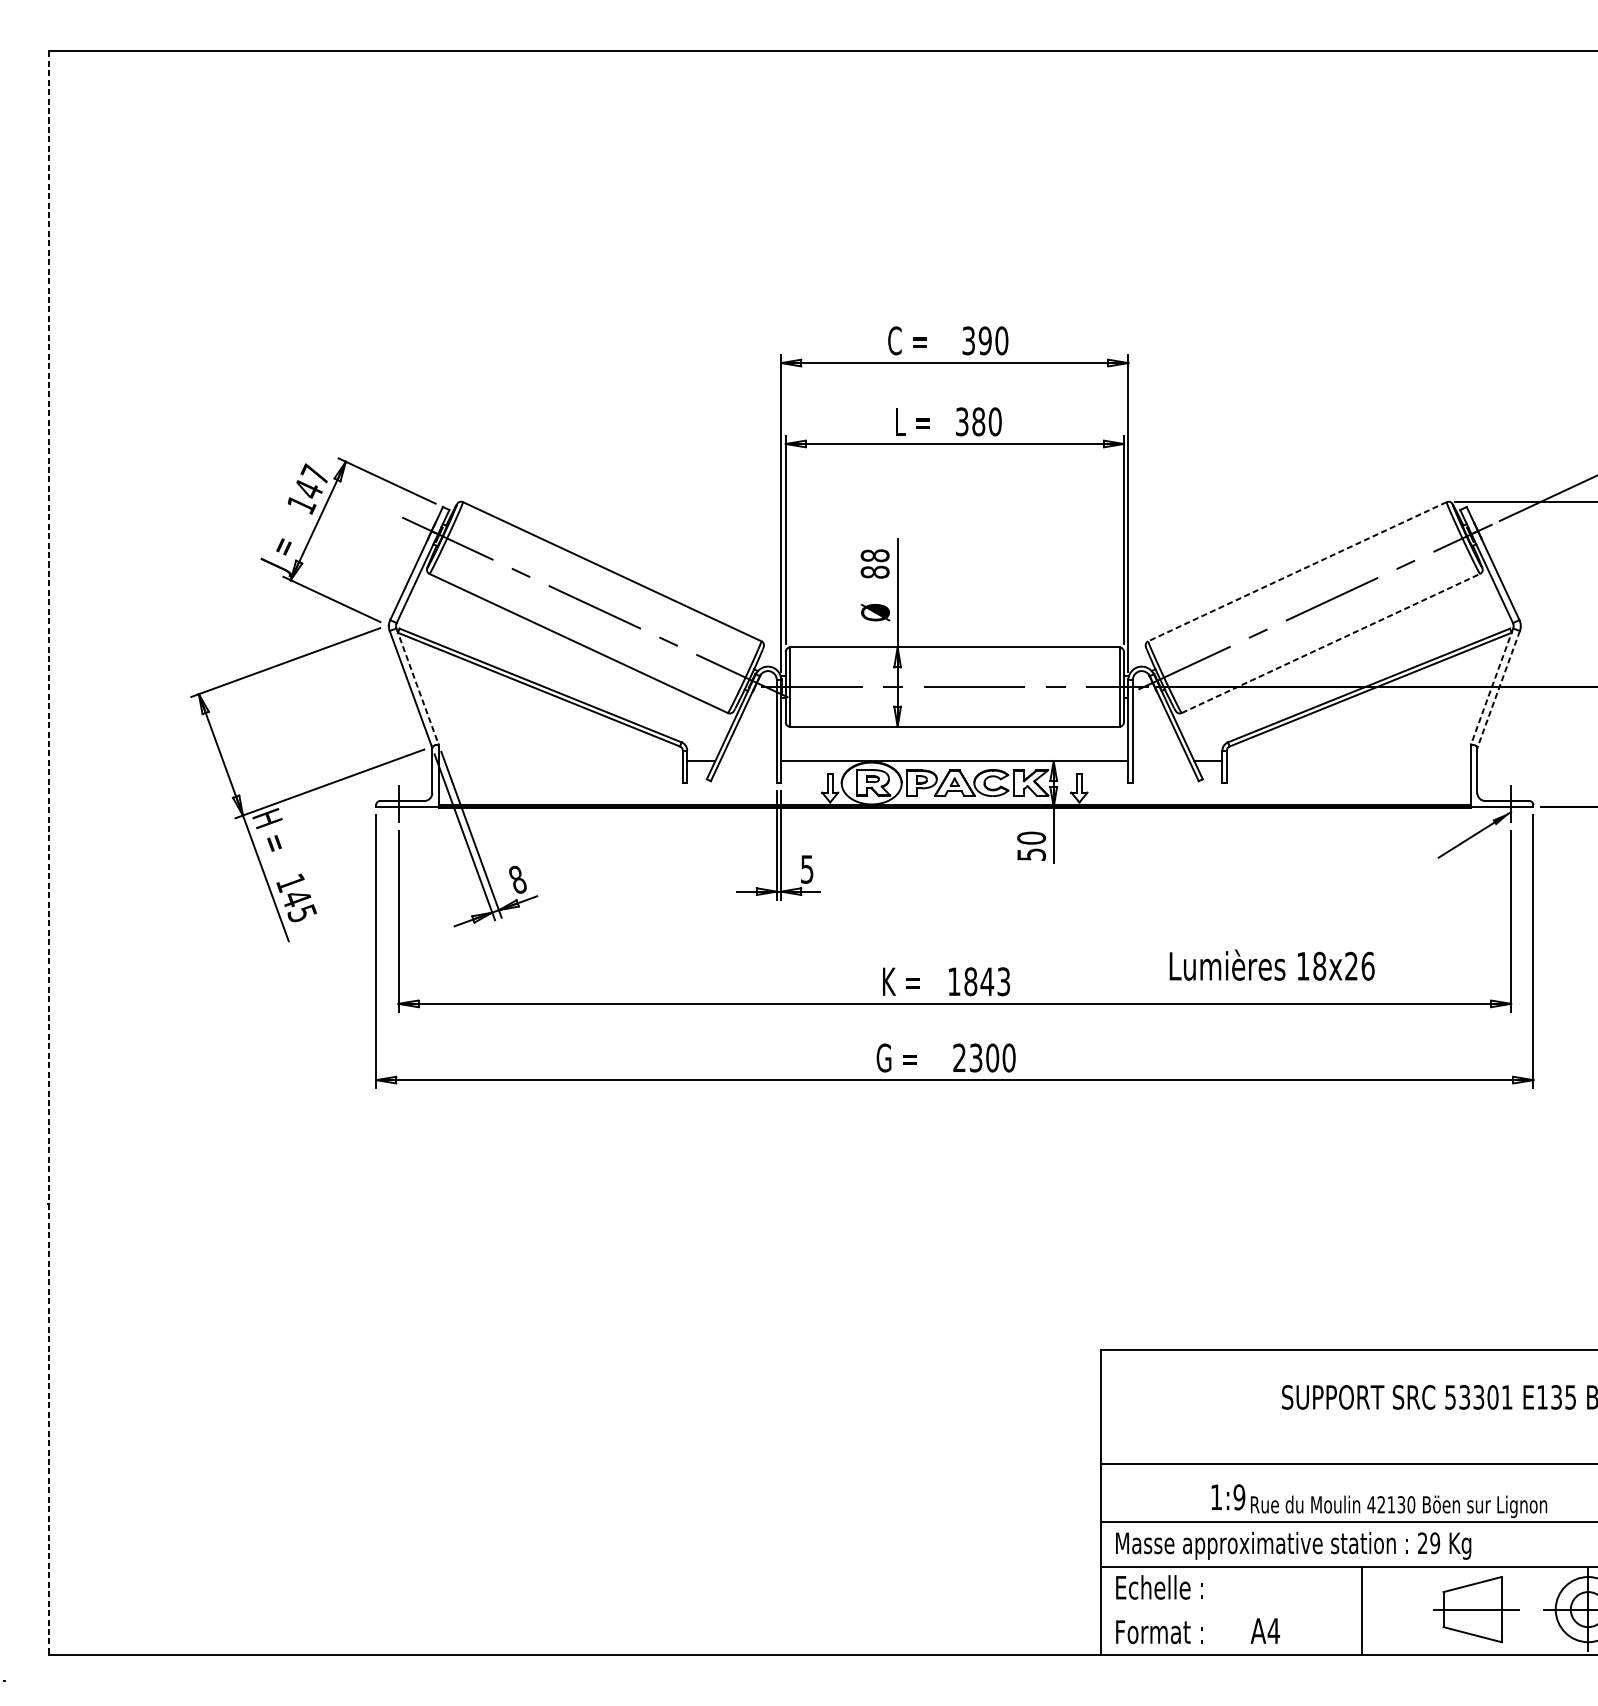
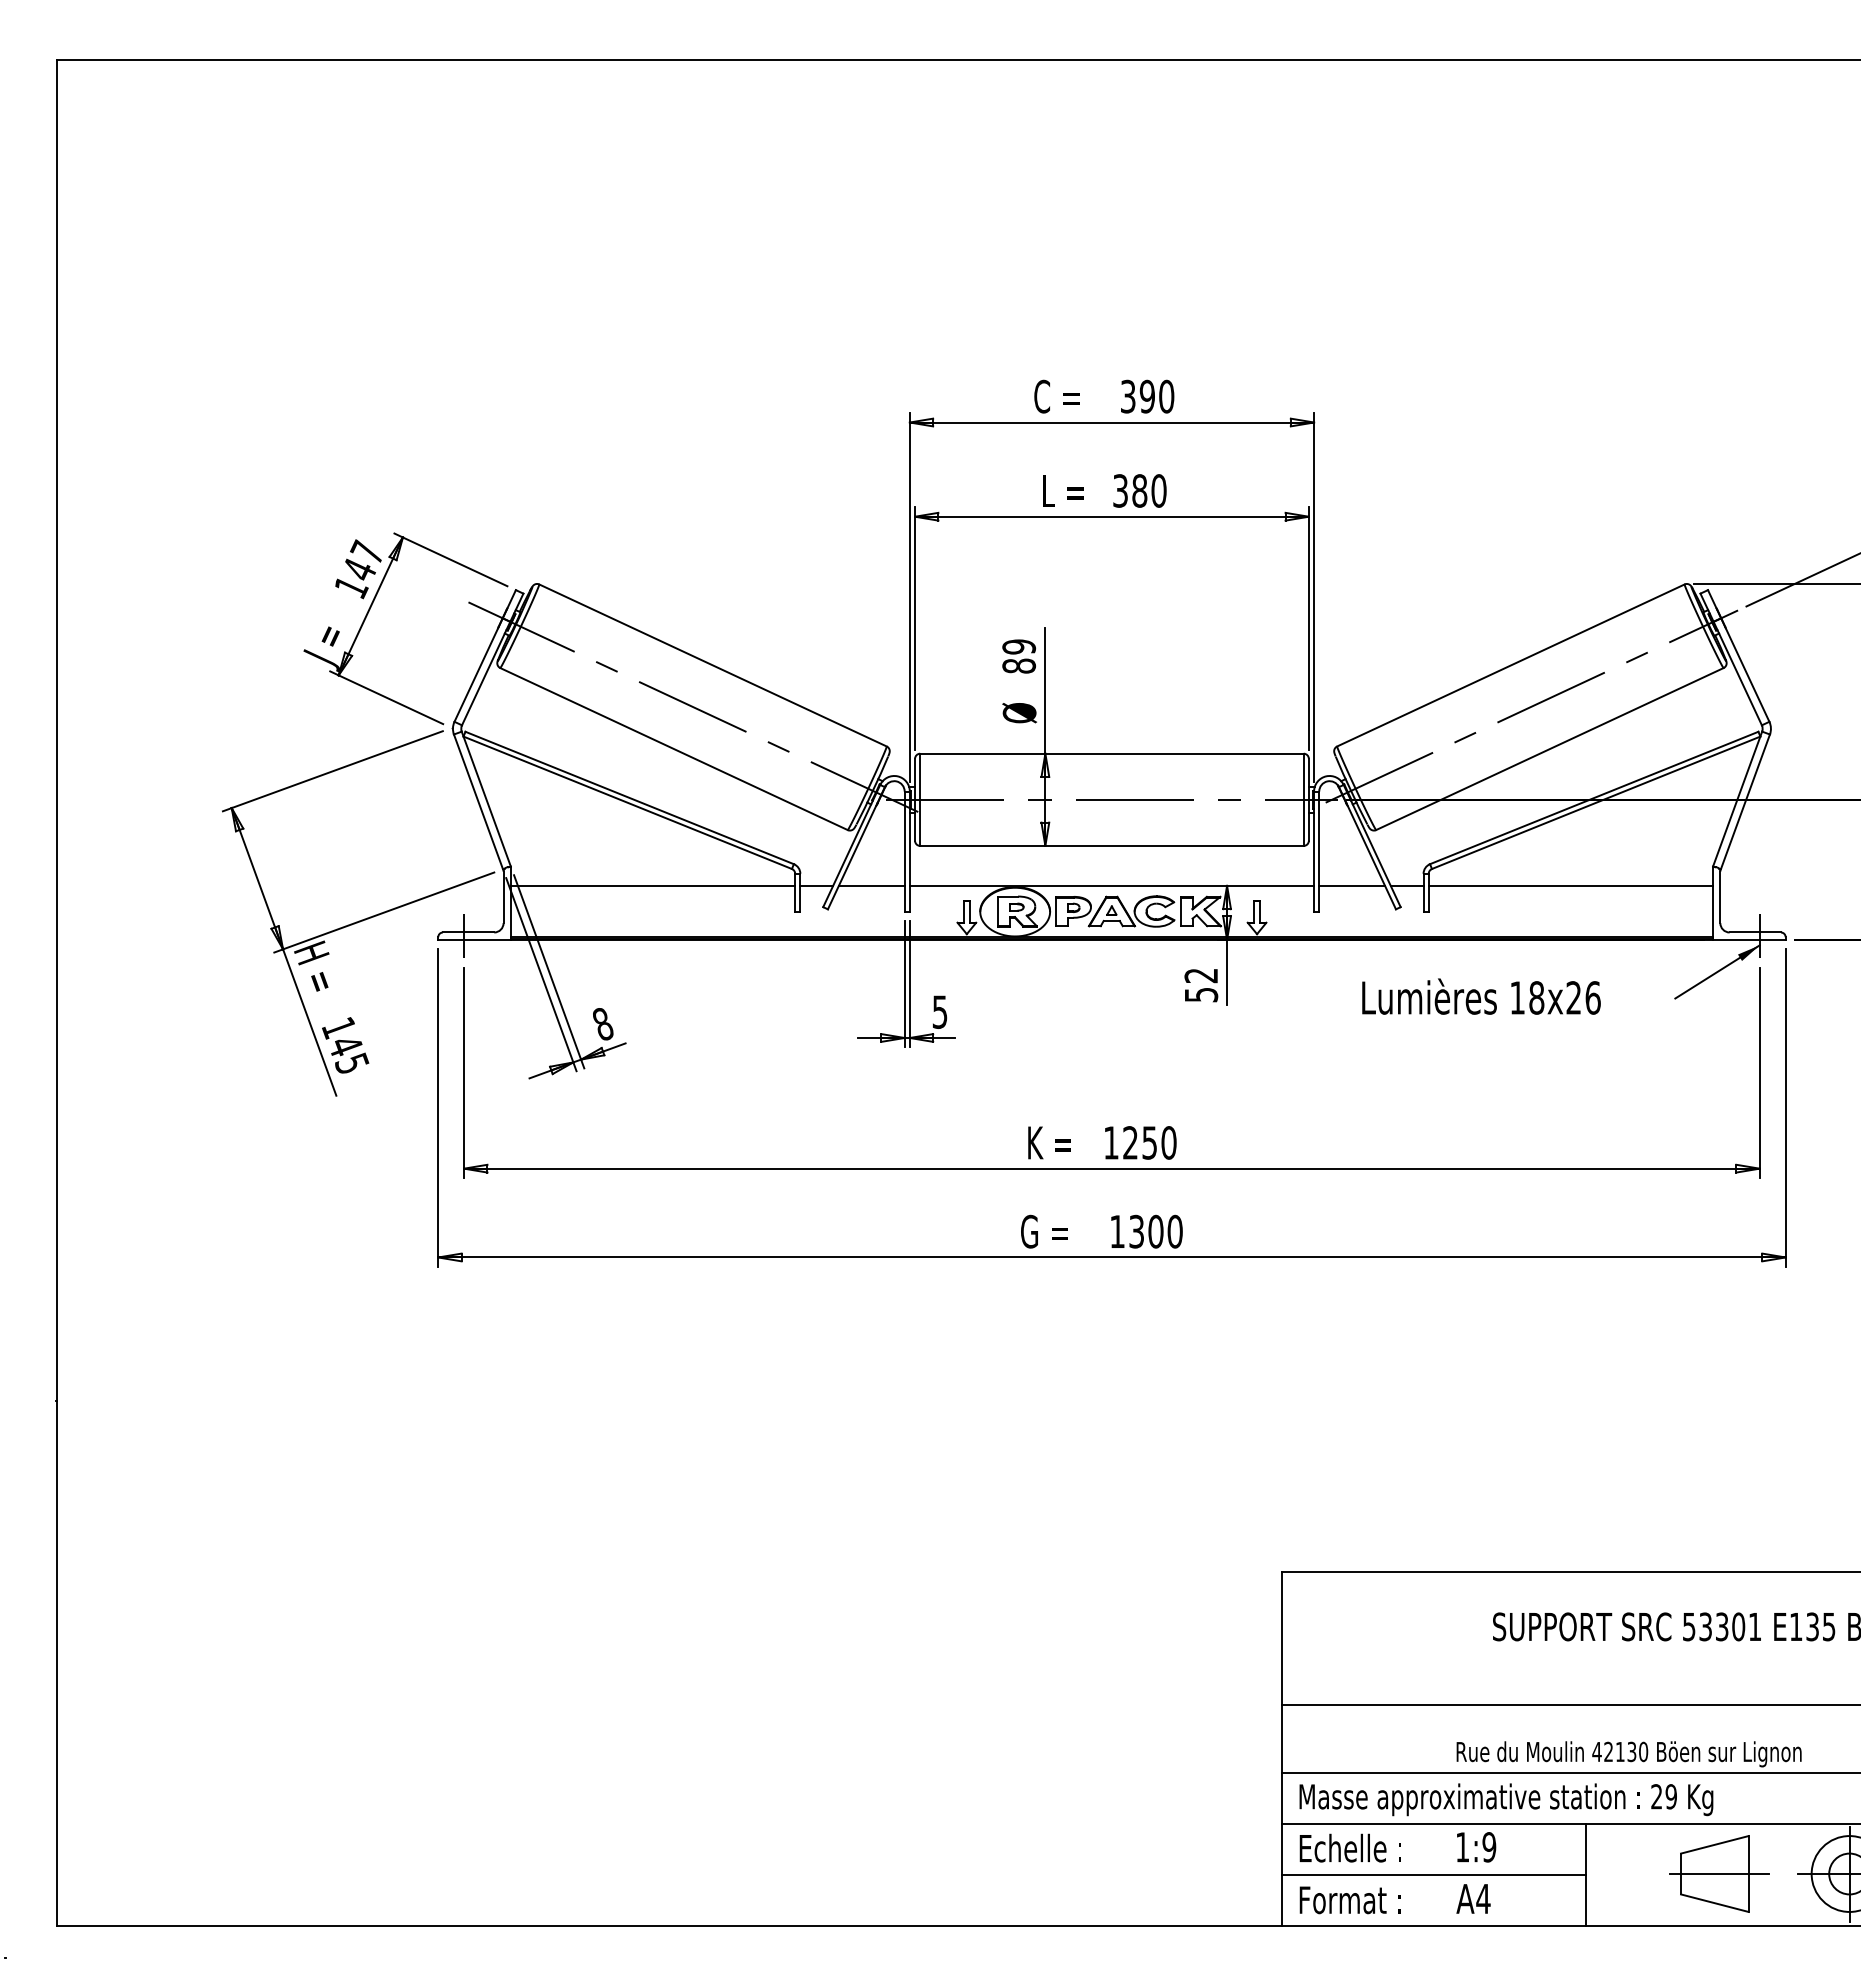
text: (875, 555) -> (1019, 646), 88 -> 89
line: (1297, 571) -> (1510, 665), dashed -> solid
line: (1330, 643) -> (1549, 749), dashed -> solid
line: (417, 686) -> (486, 799), dashed -> solid
line: (1492, 686) -> (1737, 799), dashed -> solid
line: (1498, 688) -> (1745, 801), dashed -> solid
line: (560, 760) -> (652, 885), added
line: (748, 760) -> (871, 885), added
line: (1161, 760) -> (1352, 885), added
line: (1348, 760) -> (1570, 885), added
text: (1031, 837) -> (1201, 975), 50 -> 52
line: (48, 853) -> (56, 993), dashed -> solid
text: (1272, 965) -> (1481, 996), moved
text: (987, 981) -> (1149, 1142), 1843 -> 1250
text: (959, 1056) -> (1117, 1230), 2300 -> 1300
text: (1228, 1497) -> (1476, 1847), moved
line: (1231, 1610) -> (1434, 1875), added

